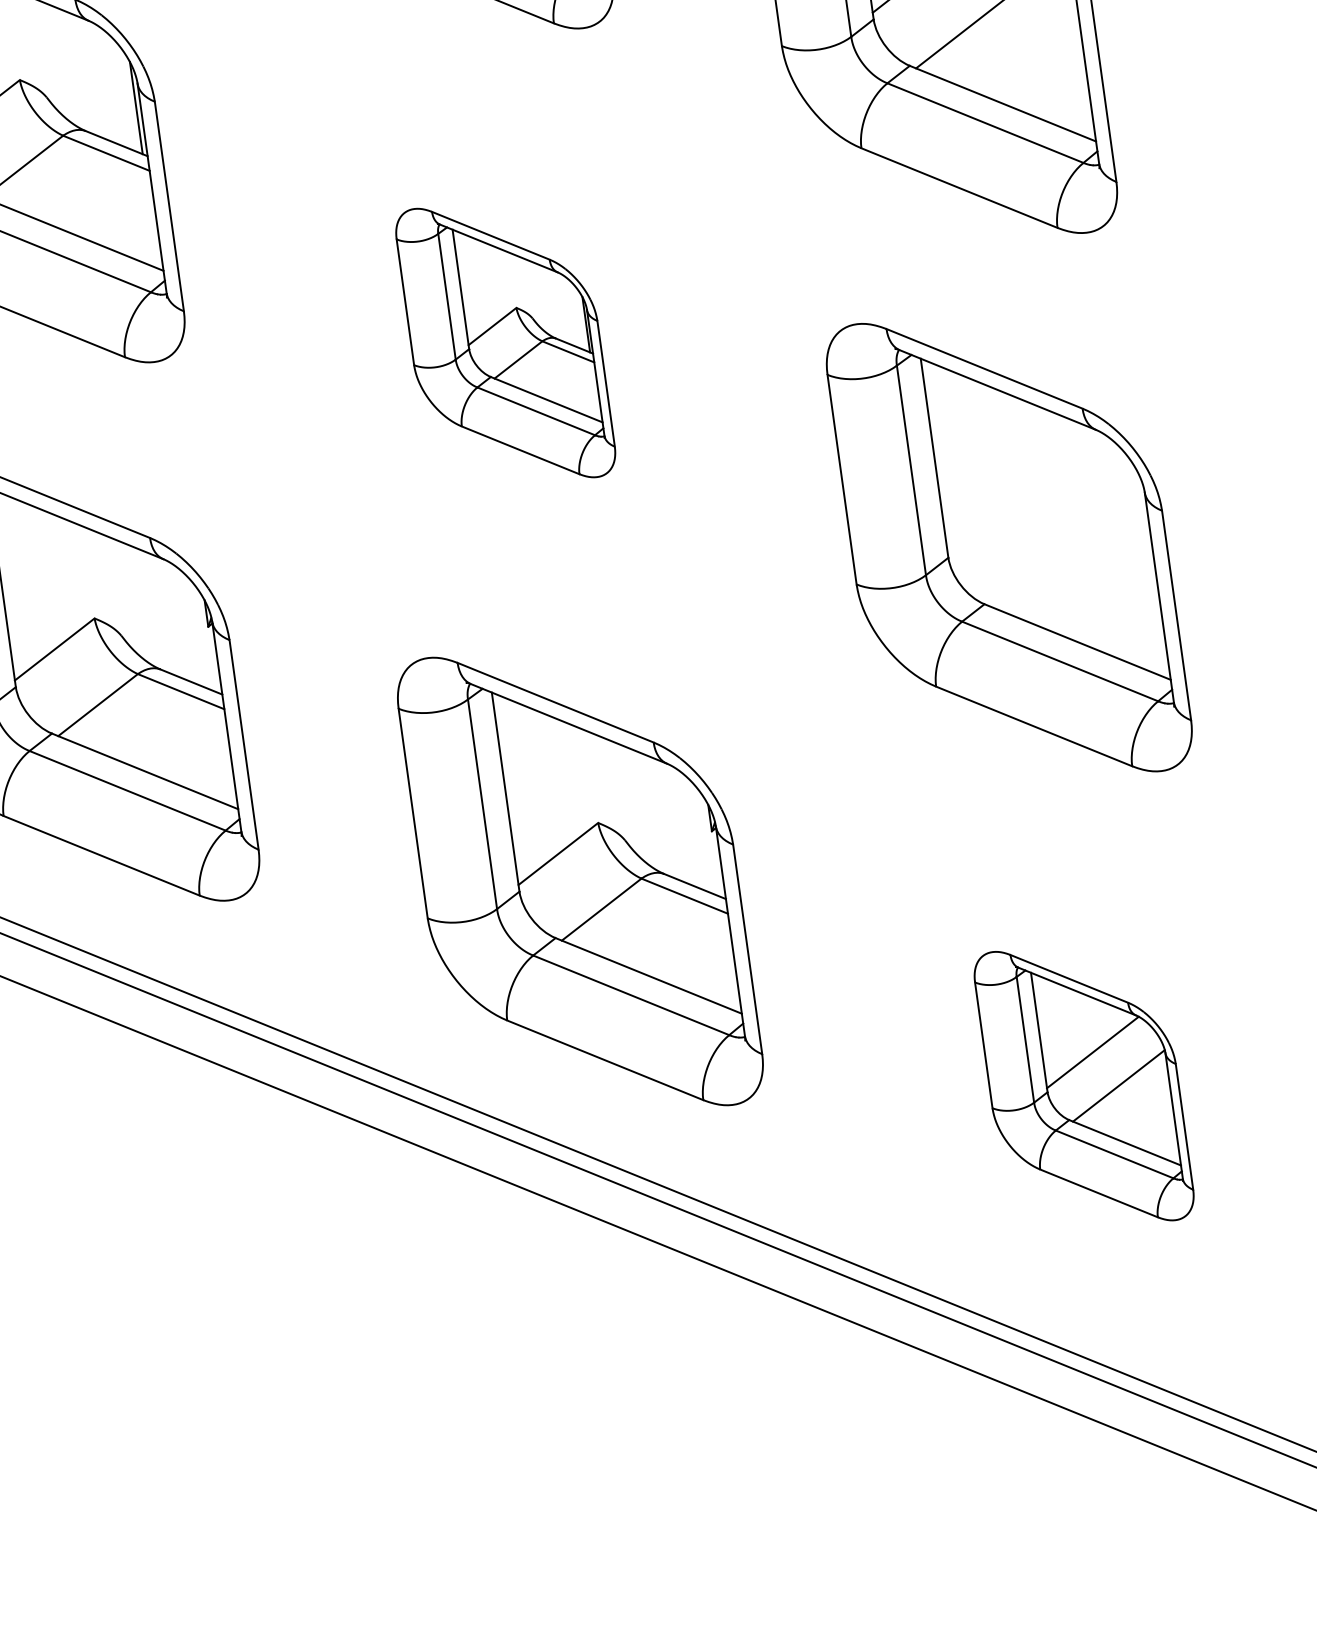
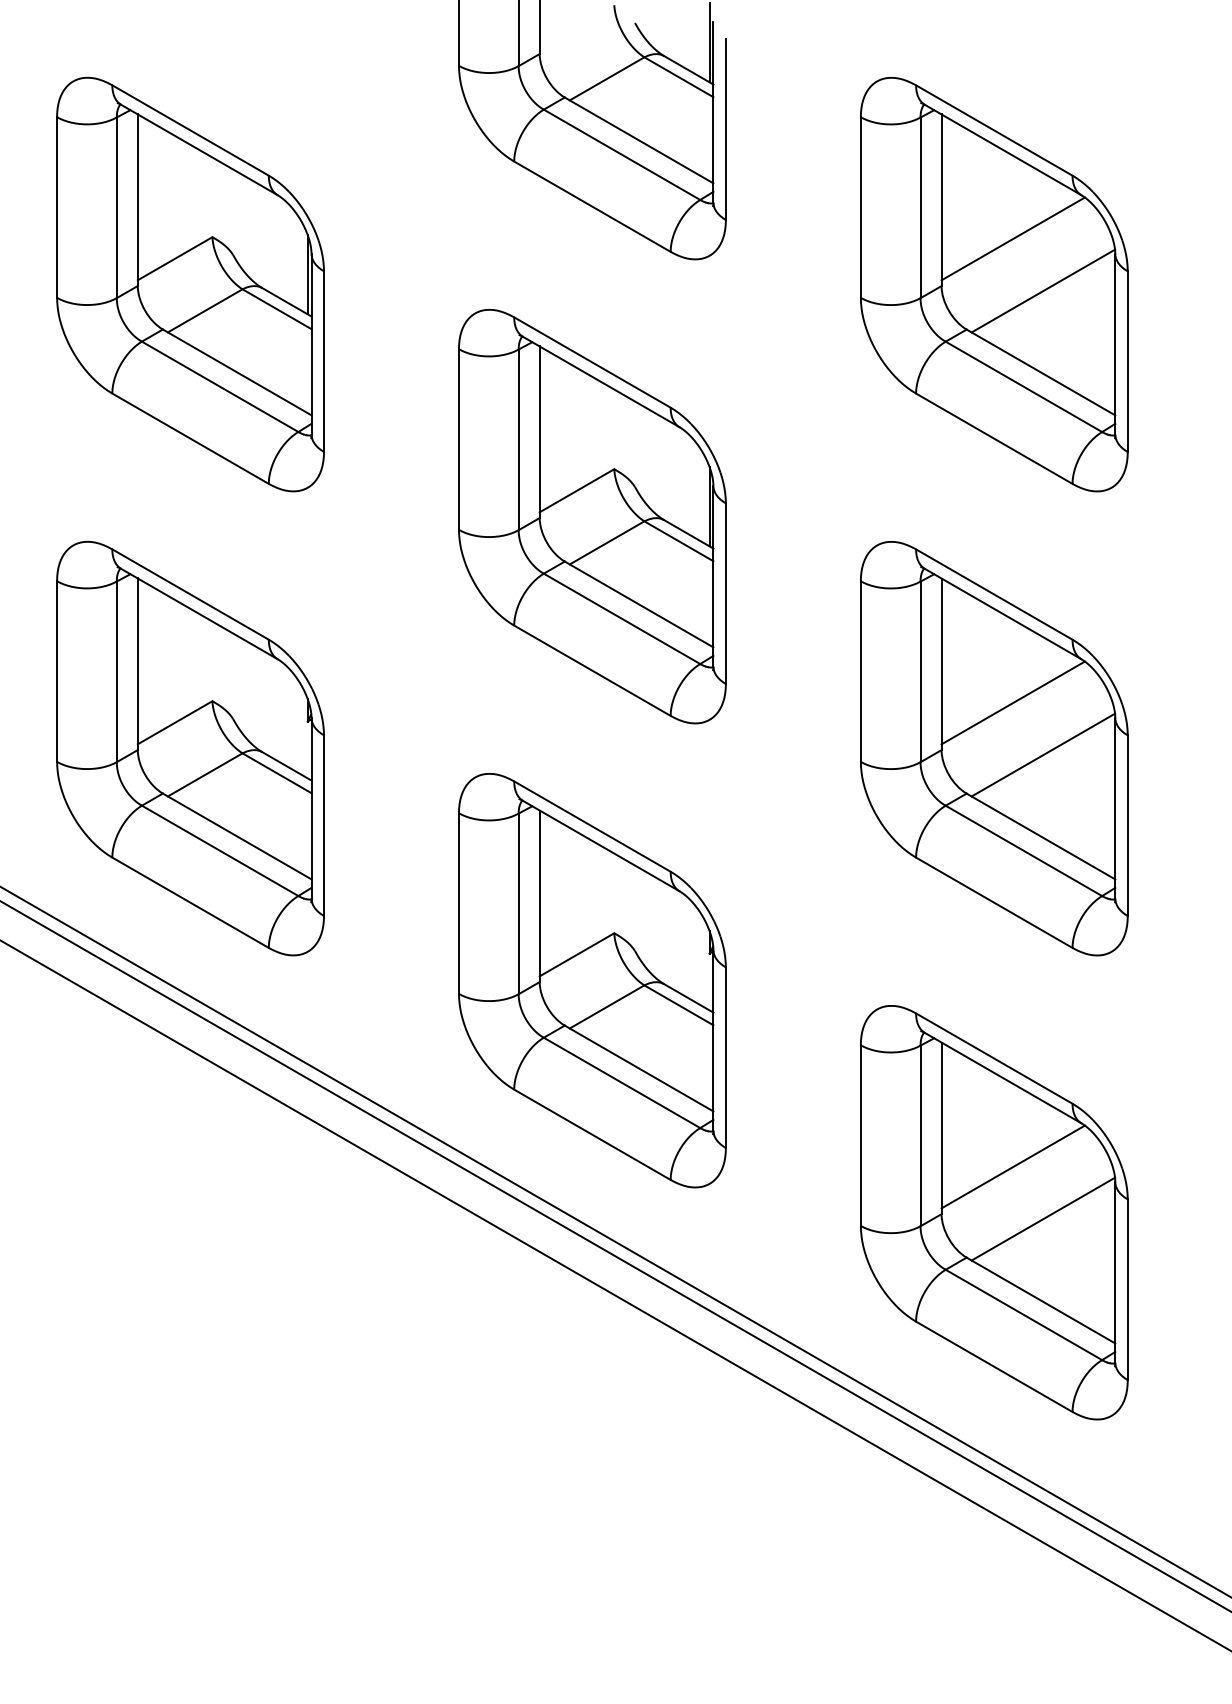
part: (505, 342) -> (592, 516), size x1.67
line: (1023, 491) -> (1012, 702), added
line: (1067, 546) -> (1043, 754), added
part: (1084, 1085) -> (994, 1212), size x1.67

